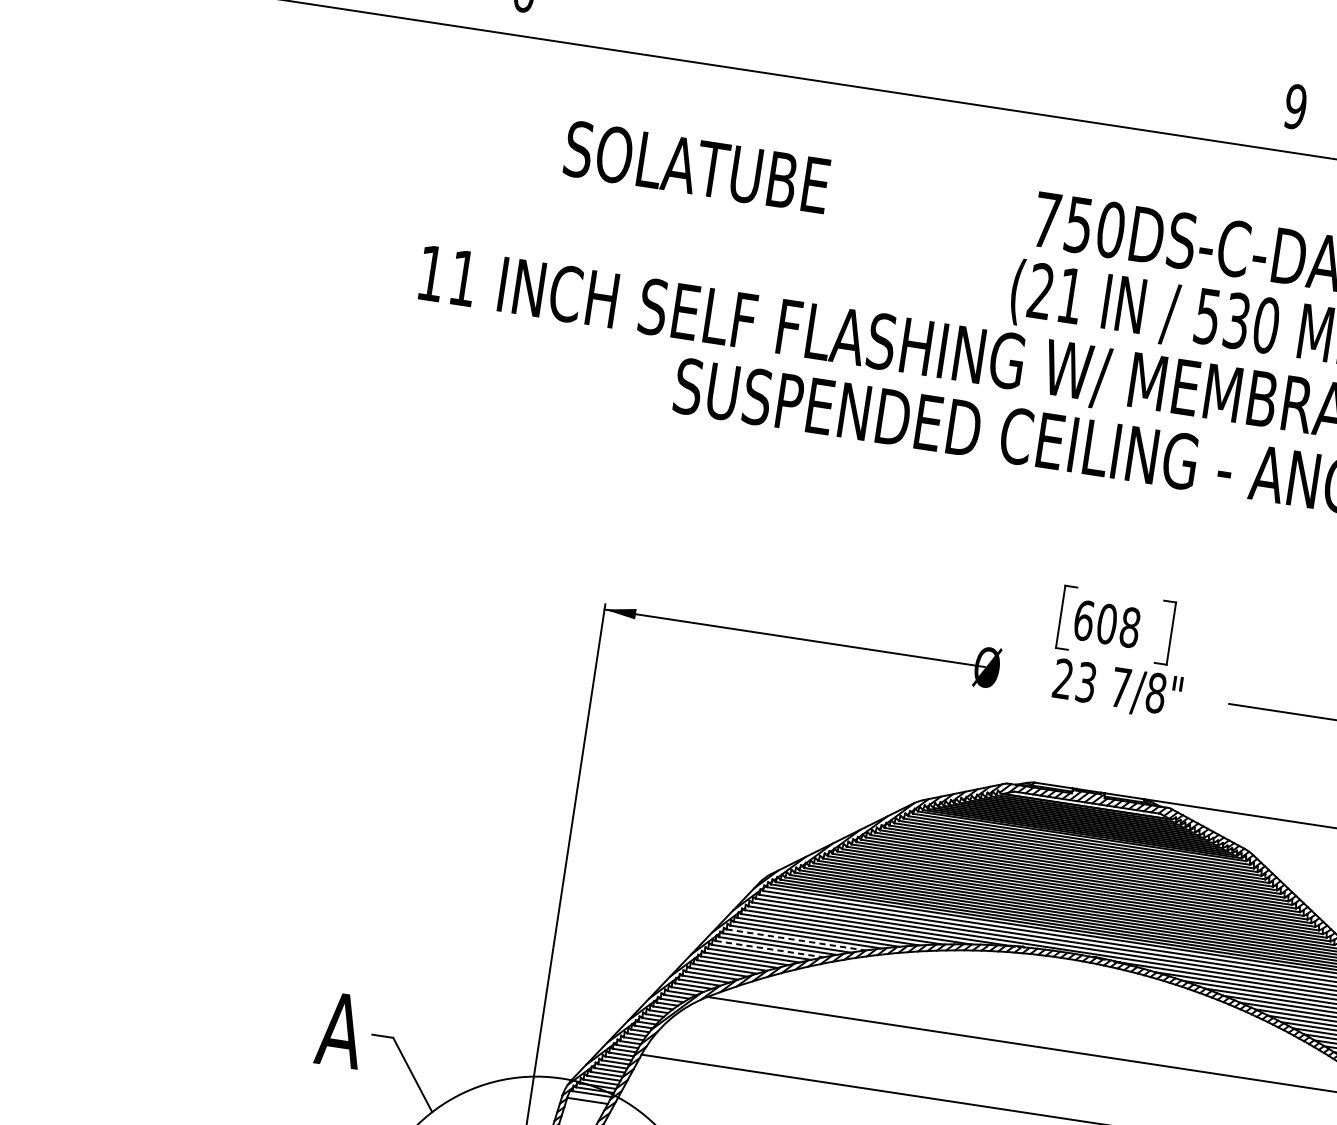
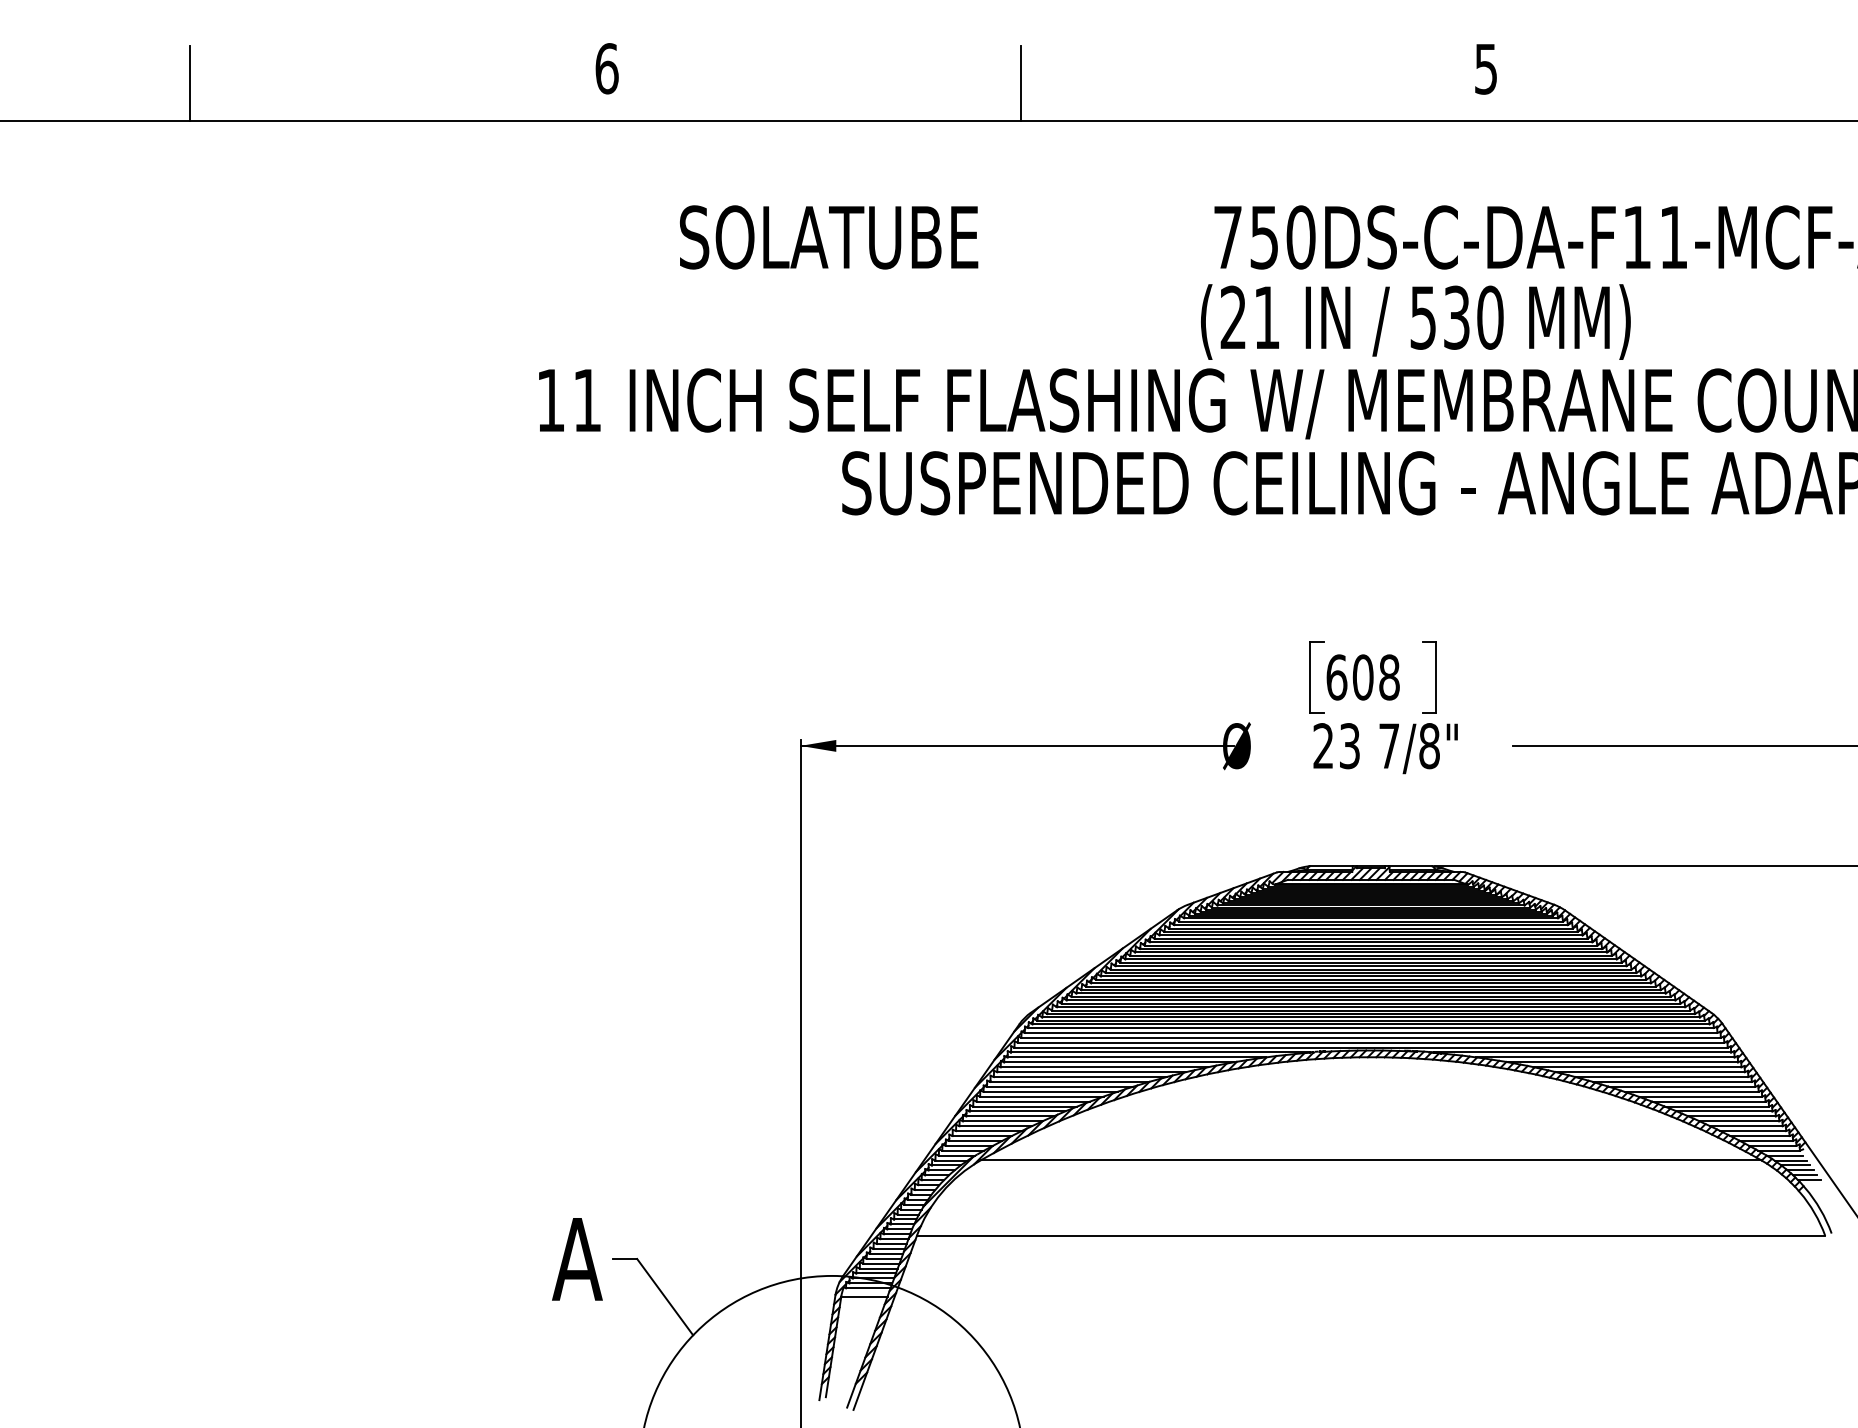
line: (886, 56) -> (1021, 82), added
text: (1295, 106) -> (1485, 68), 9 -> 5
line: (796, 939) -> (1070, 1081), dashed -> solid
line: (769, 948) -> (1041, 1096), dashed -> solid

